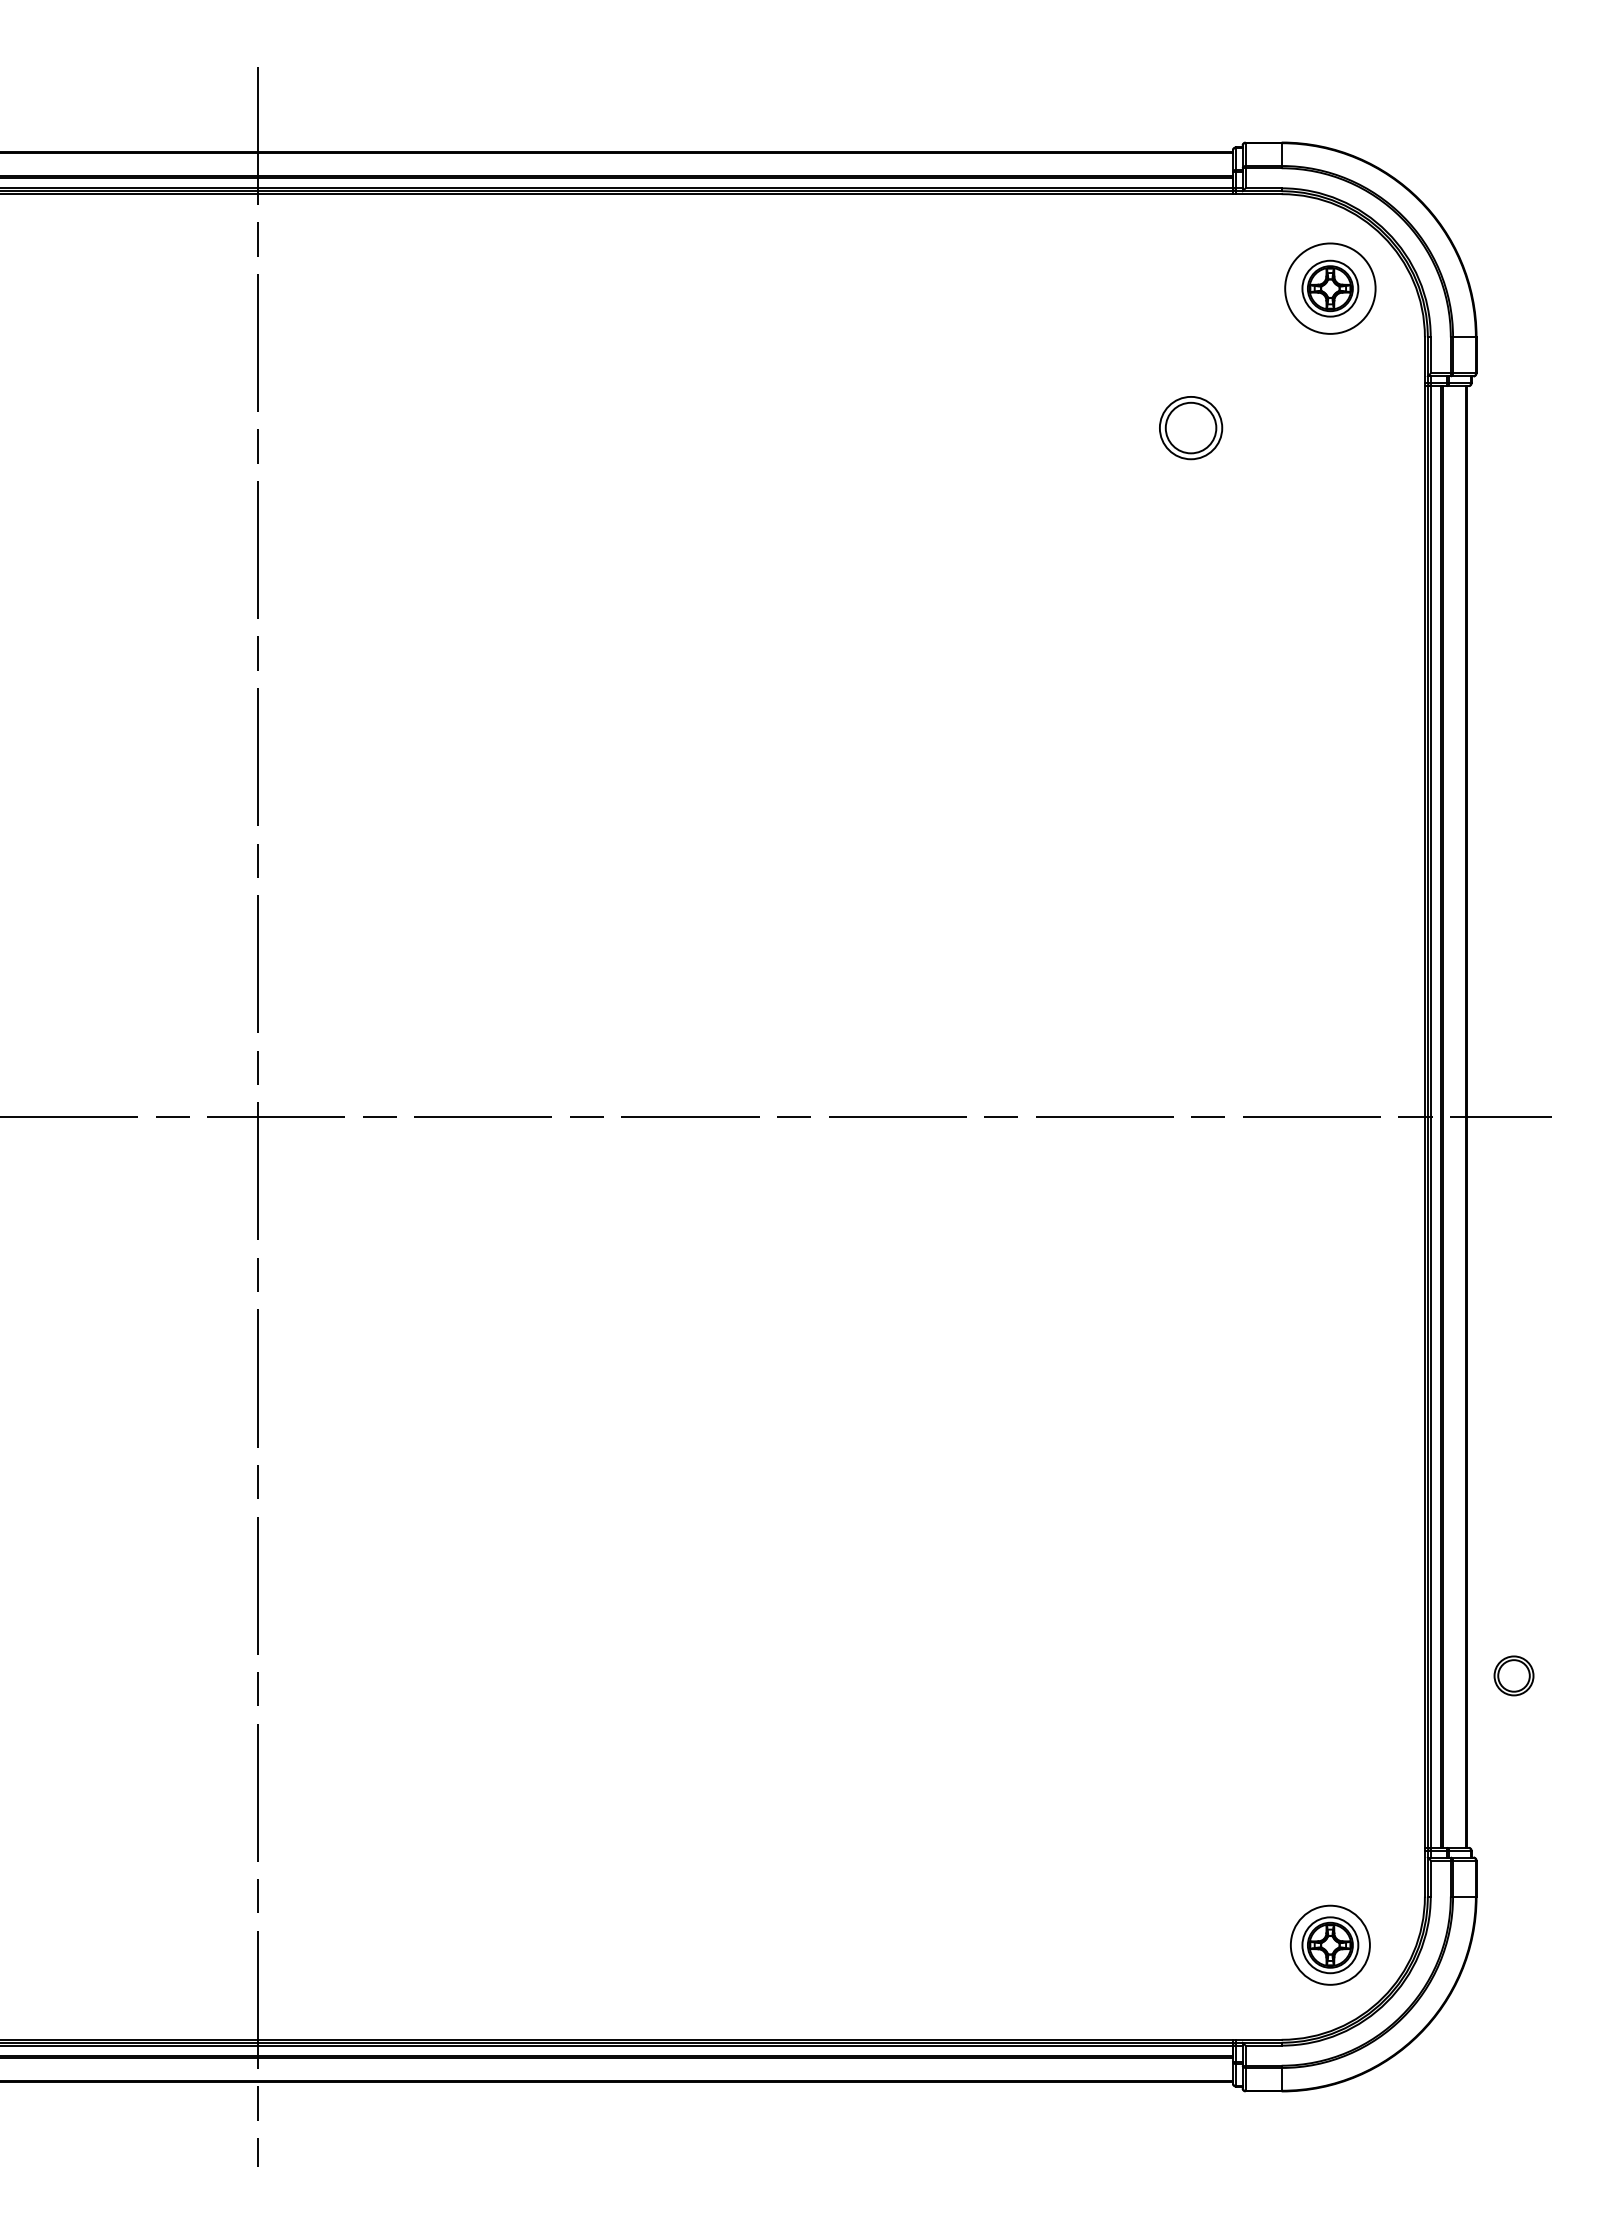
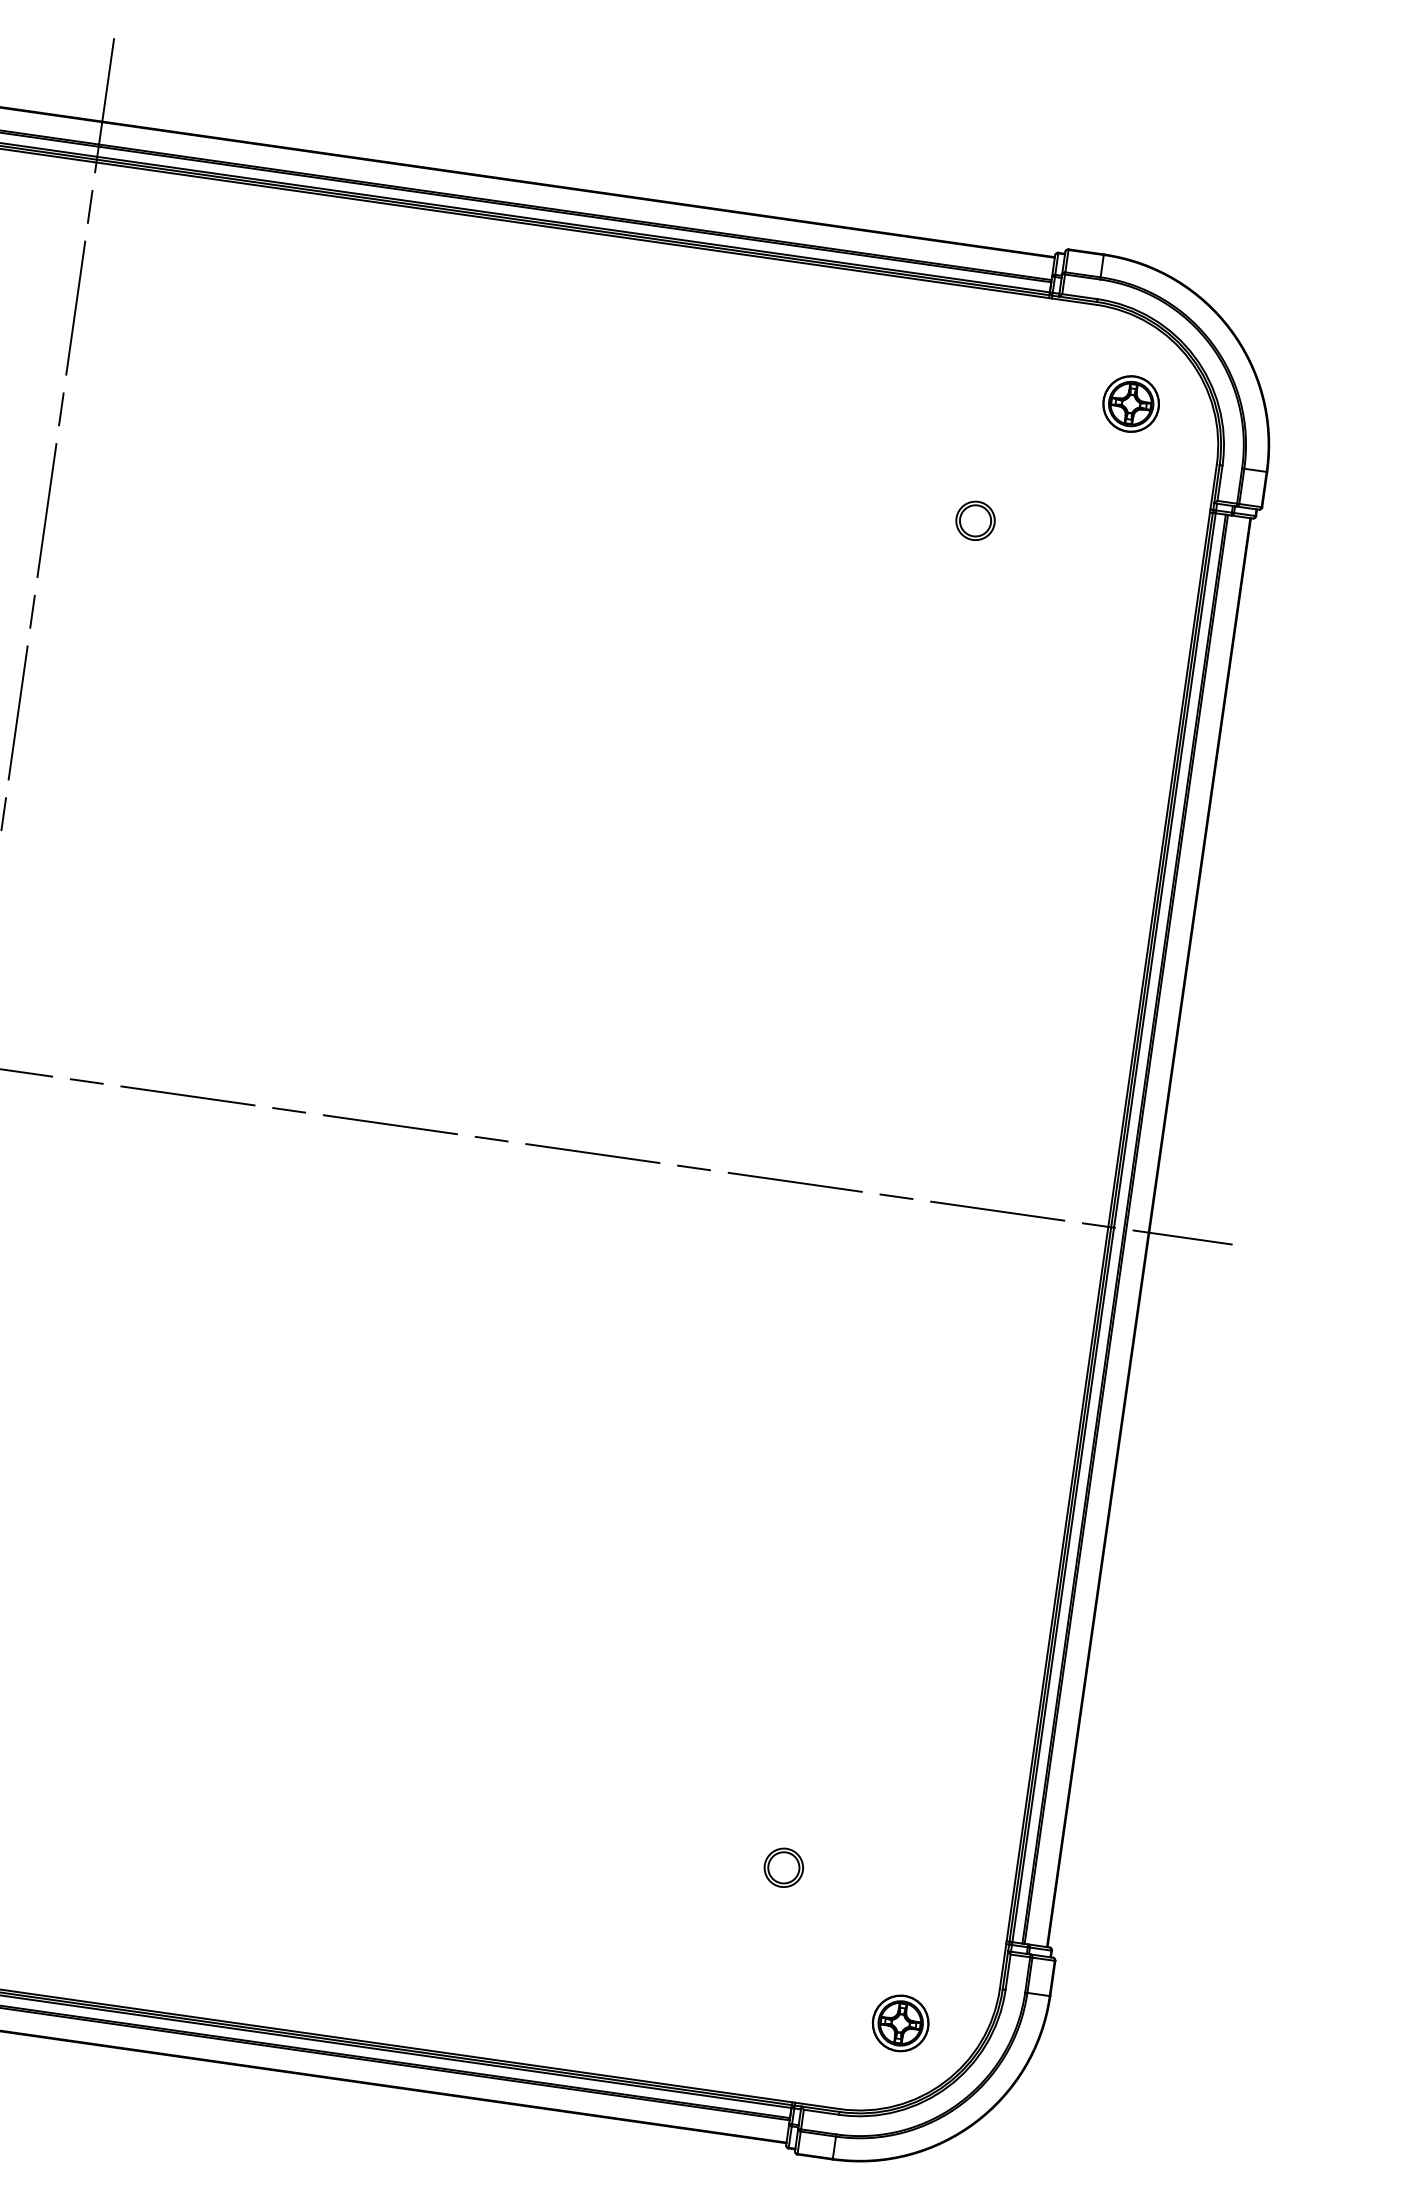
circle: (1330, 288) -> (1131, 403), size x0.62
part: (1190, 427) -> (975, 520), size x0.62
part: (1513, 1675) -> (783, 1867), moved
circle: (1330, 1945) -> (900, 2023), size x0.71

